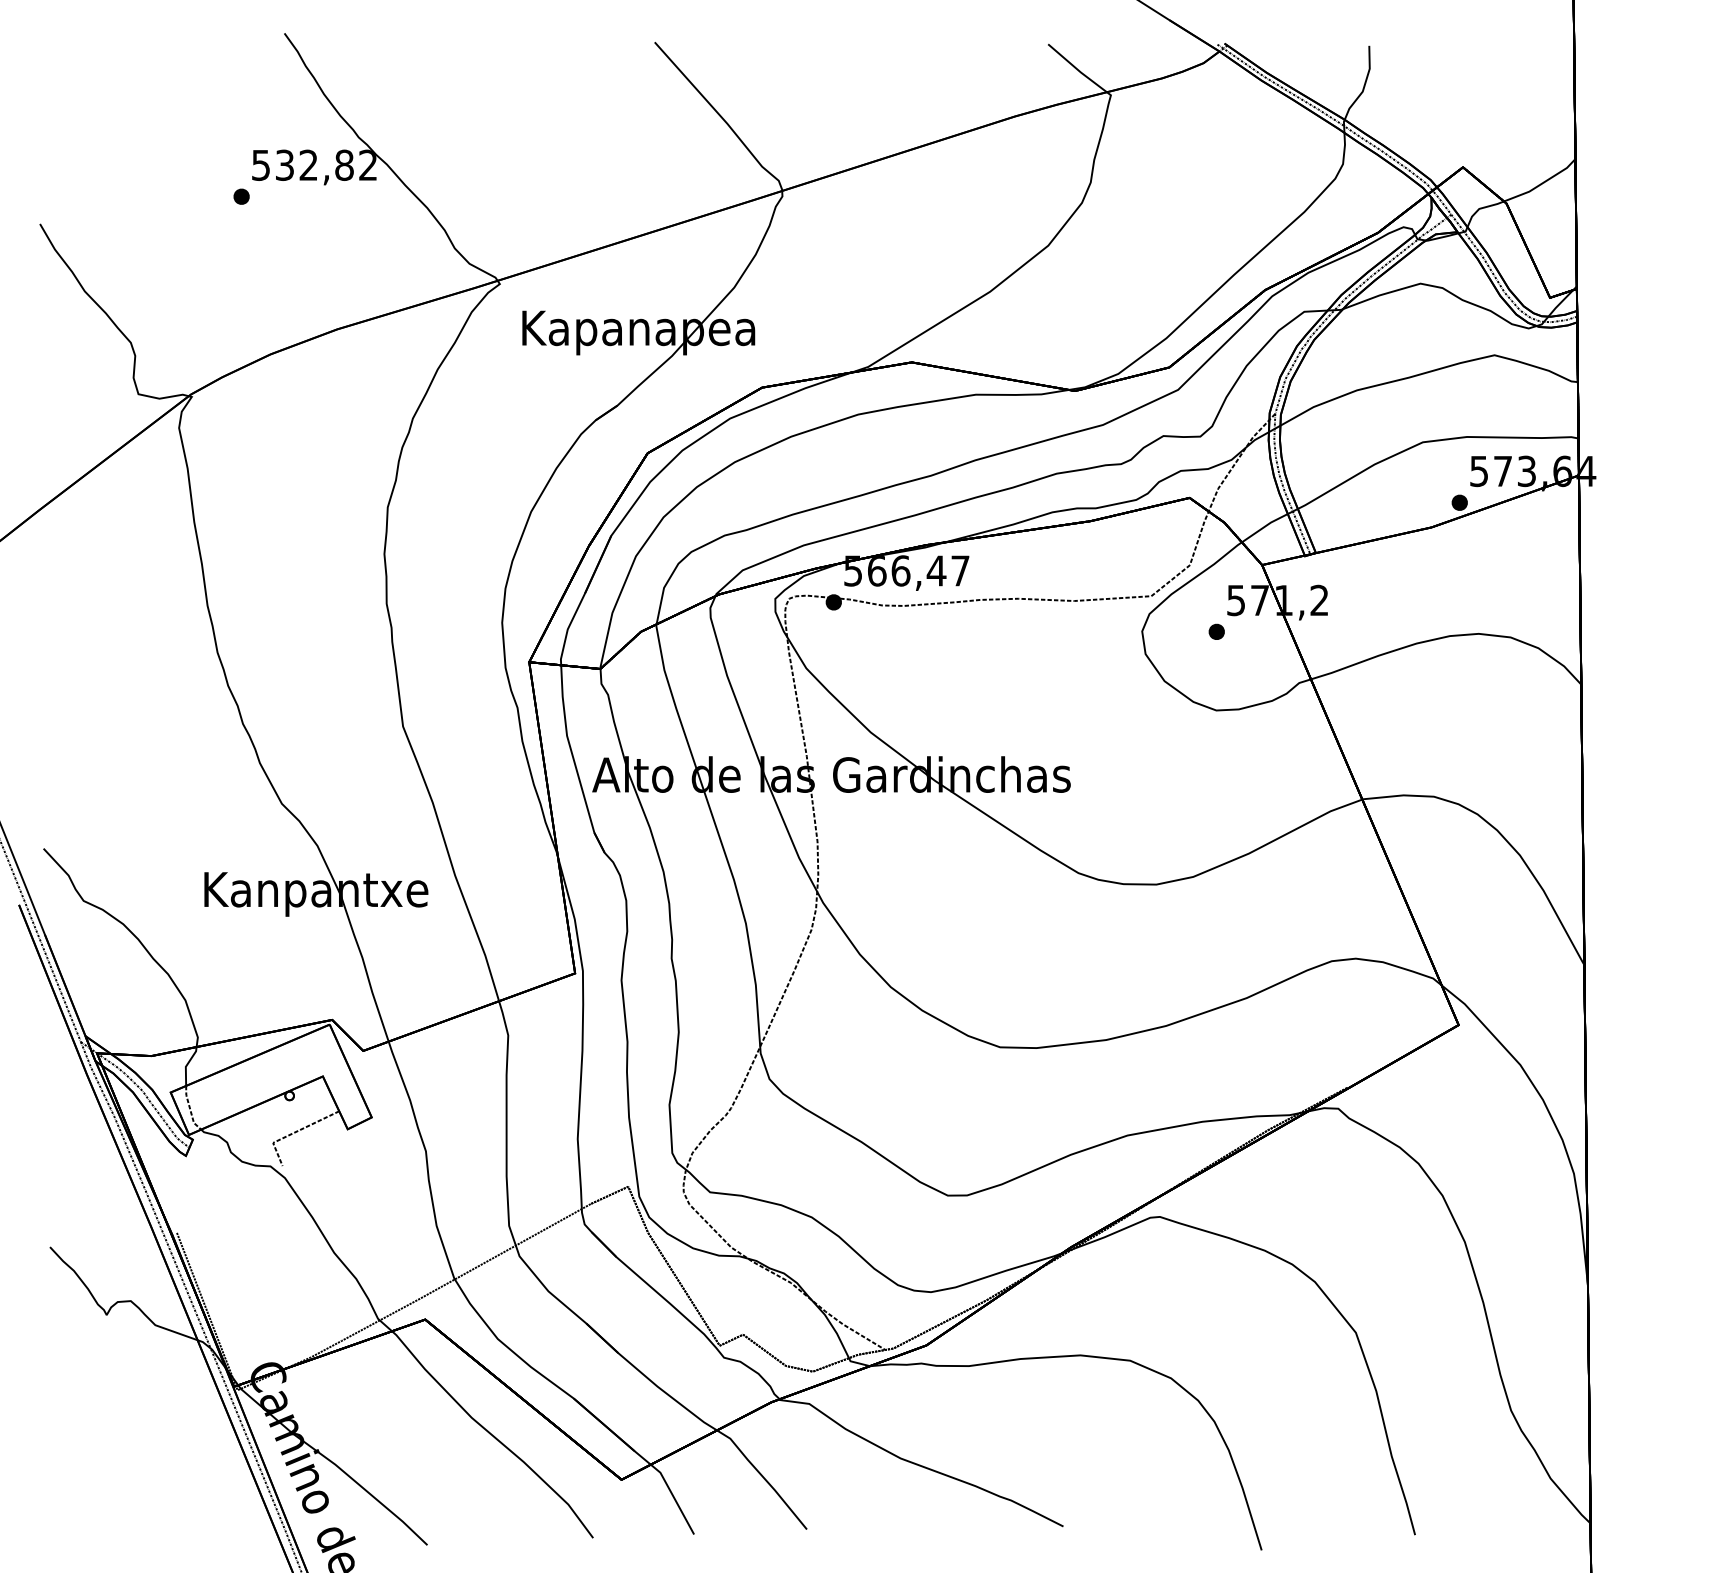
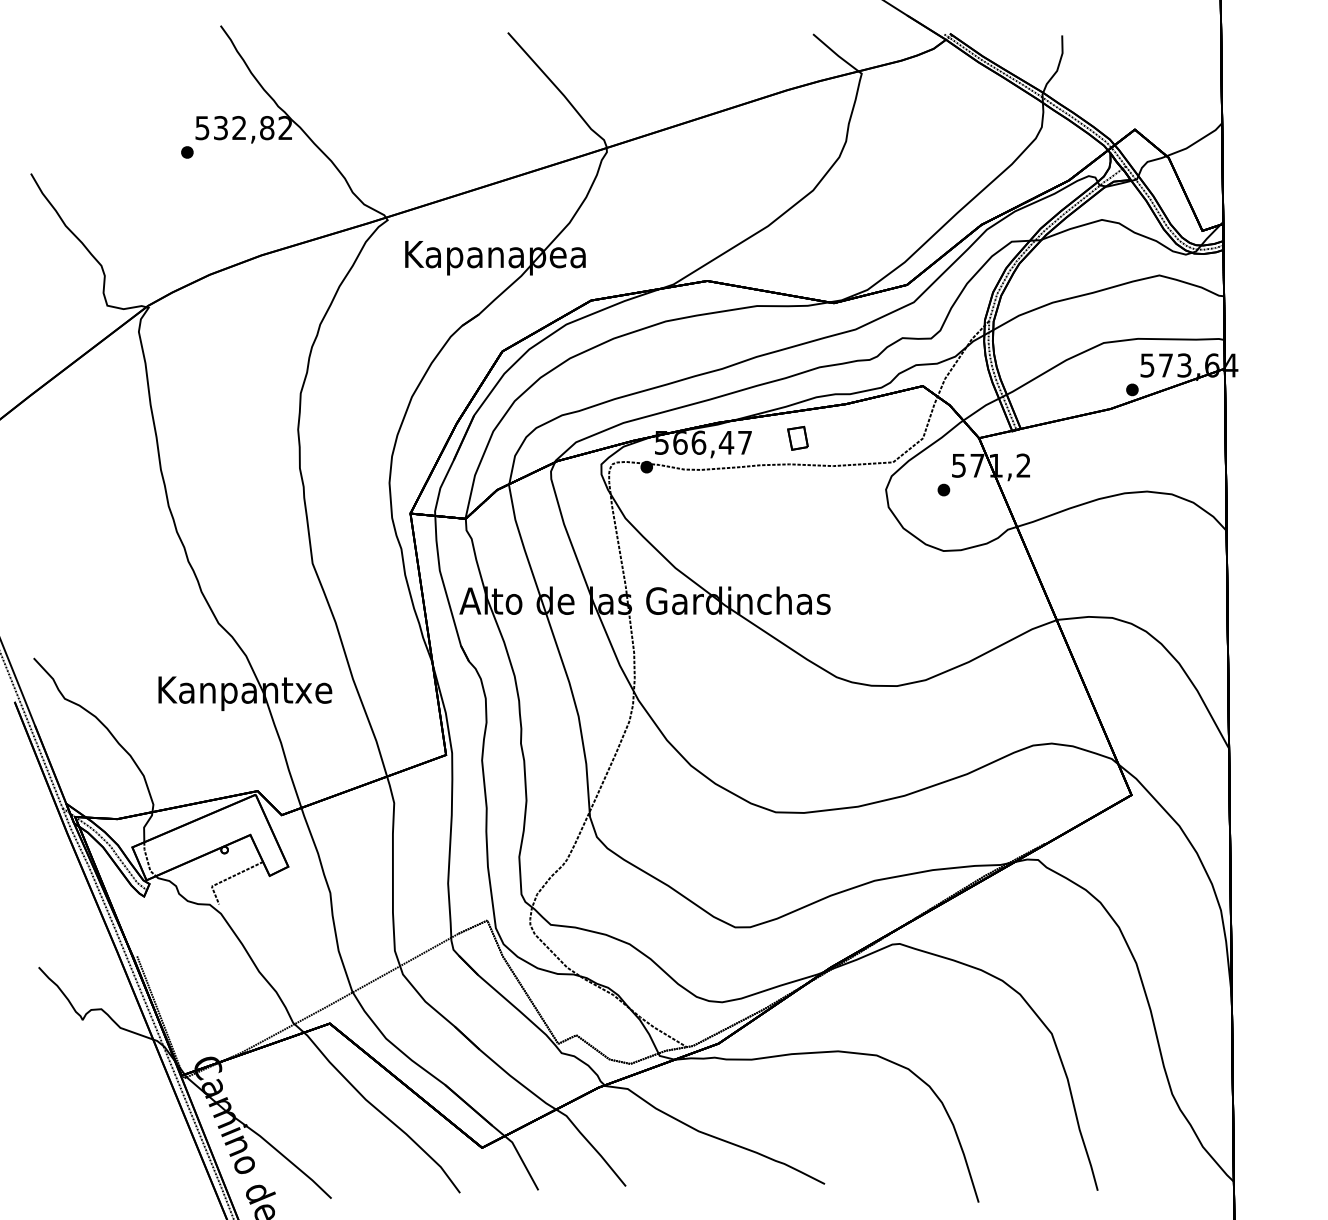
part: (1028, 565) -> (797, 438), added

